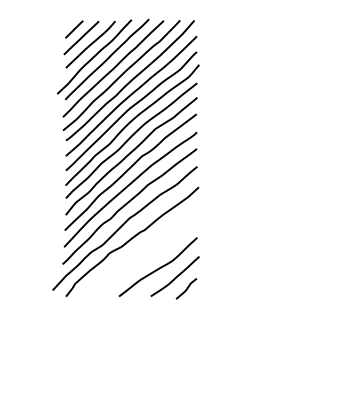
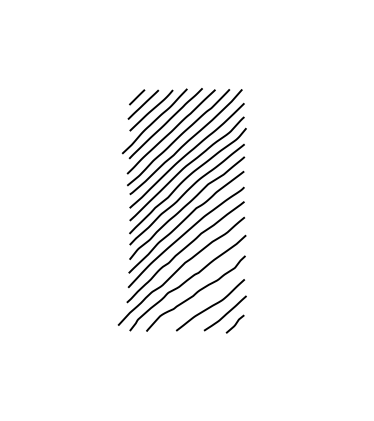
curve: (141, 253) -> (195, 293), added

